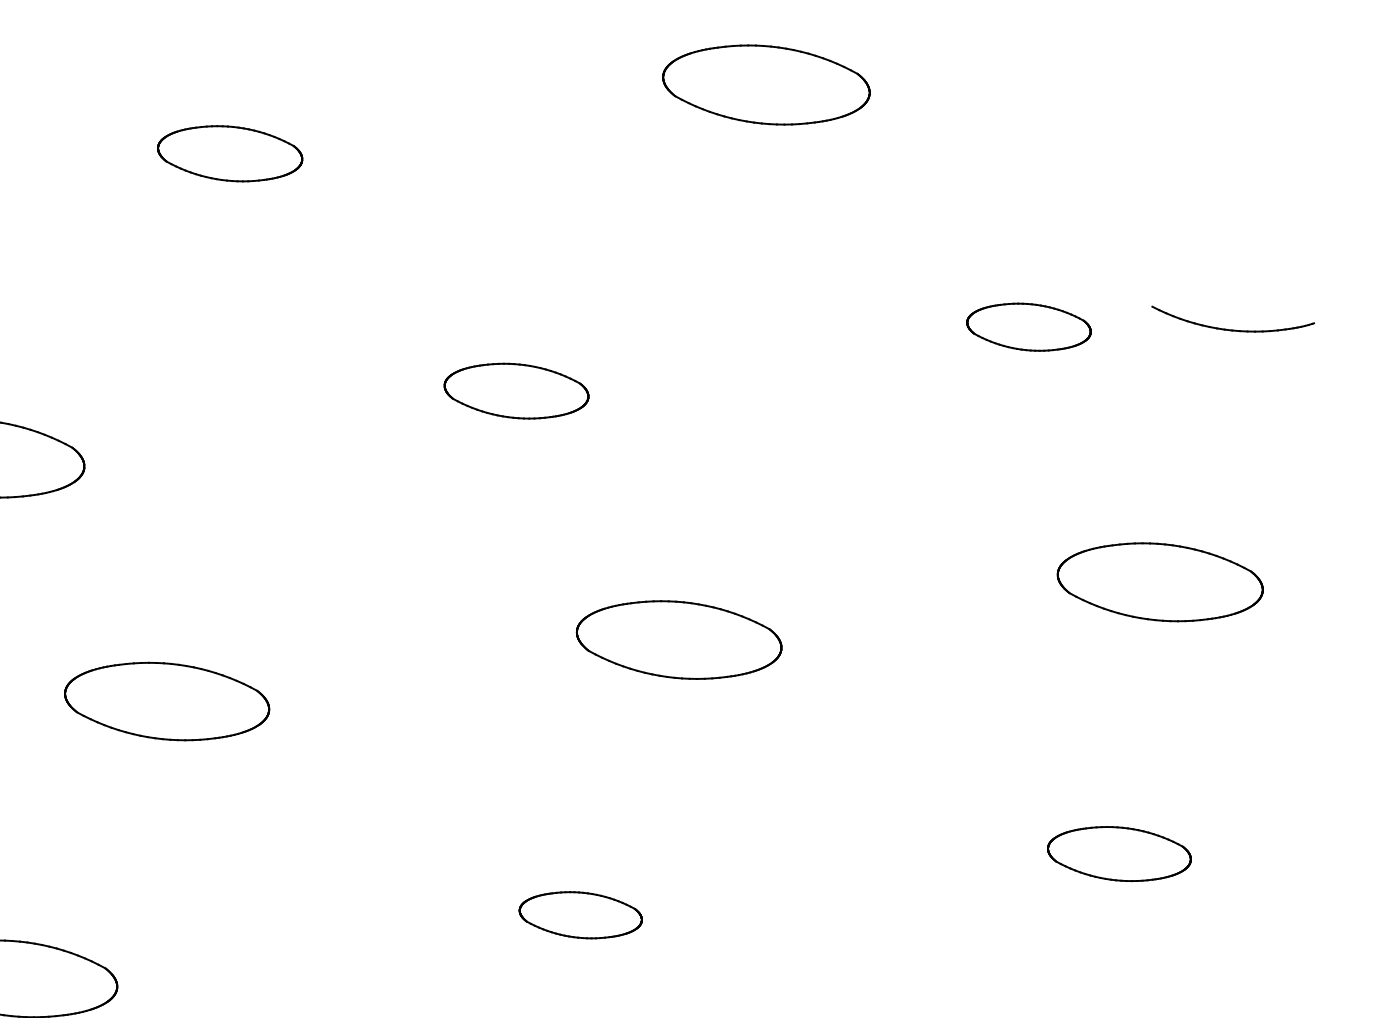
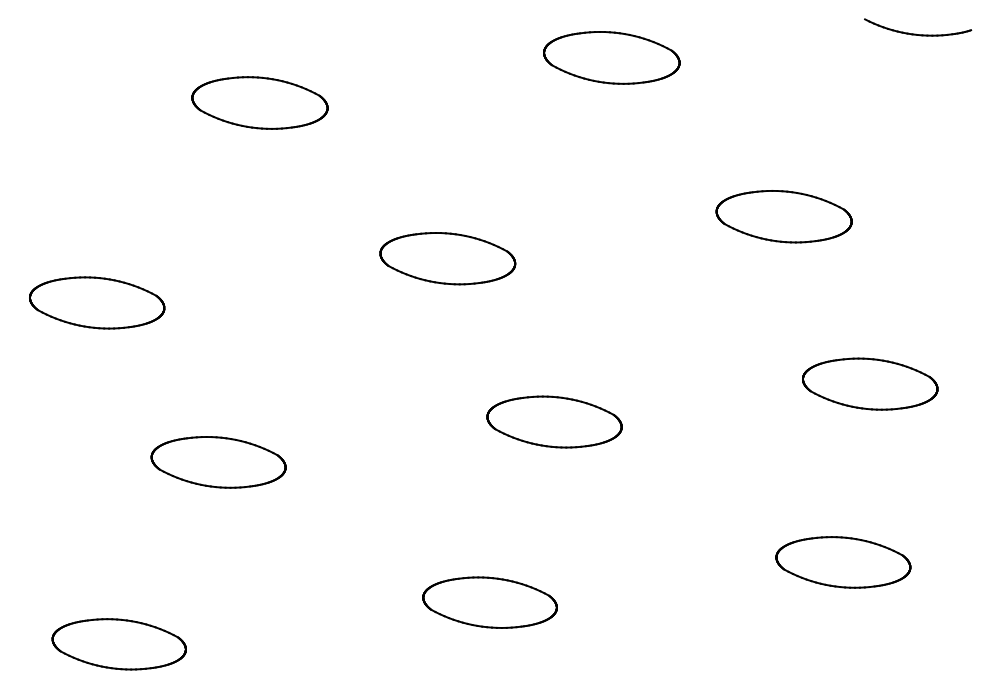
part: (229, 152) -> (259, 102), size x1.43
part: (1028, 326) -> (783, 216), size x1.67
part: (1230, 328) -> (916, 33), moved
part: (515, 390) -> (447, 258), size x1.43
part: (1119, 854) -> (843, 562), size x1.43
part: (579, 915) -> (489, 602), size x1.67

